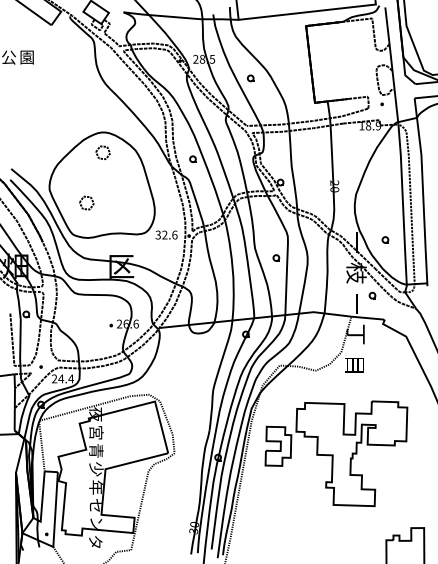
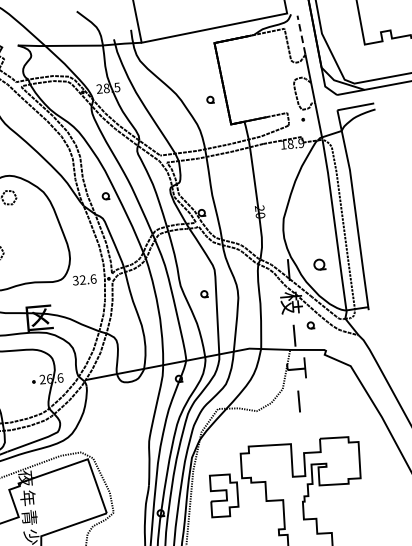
line: (387, 25) -> (301, 34), solid -> dashed
part: (250, 78) -> (210, 100), moved
part: (385, 239) -> (319, 264), size x1.6
text: (354, 364) -> (297, 400), 目 -> 一
text: (96, 432) -> (28, 497), 宮 -> 年

